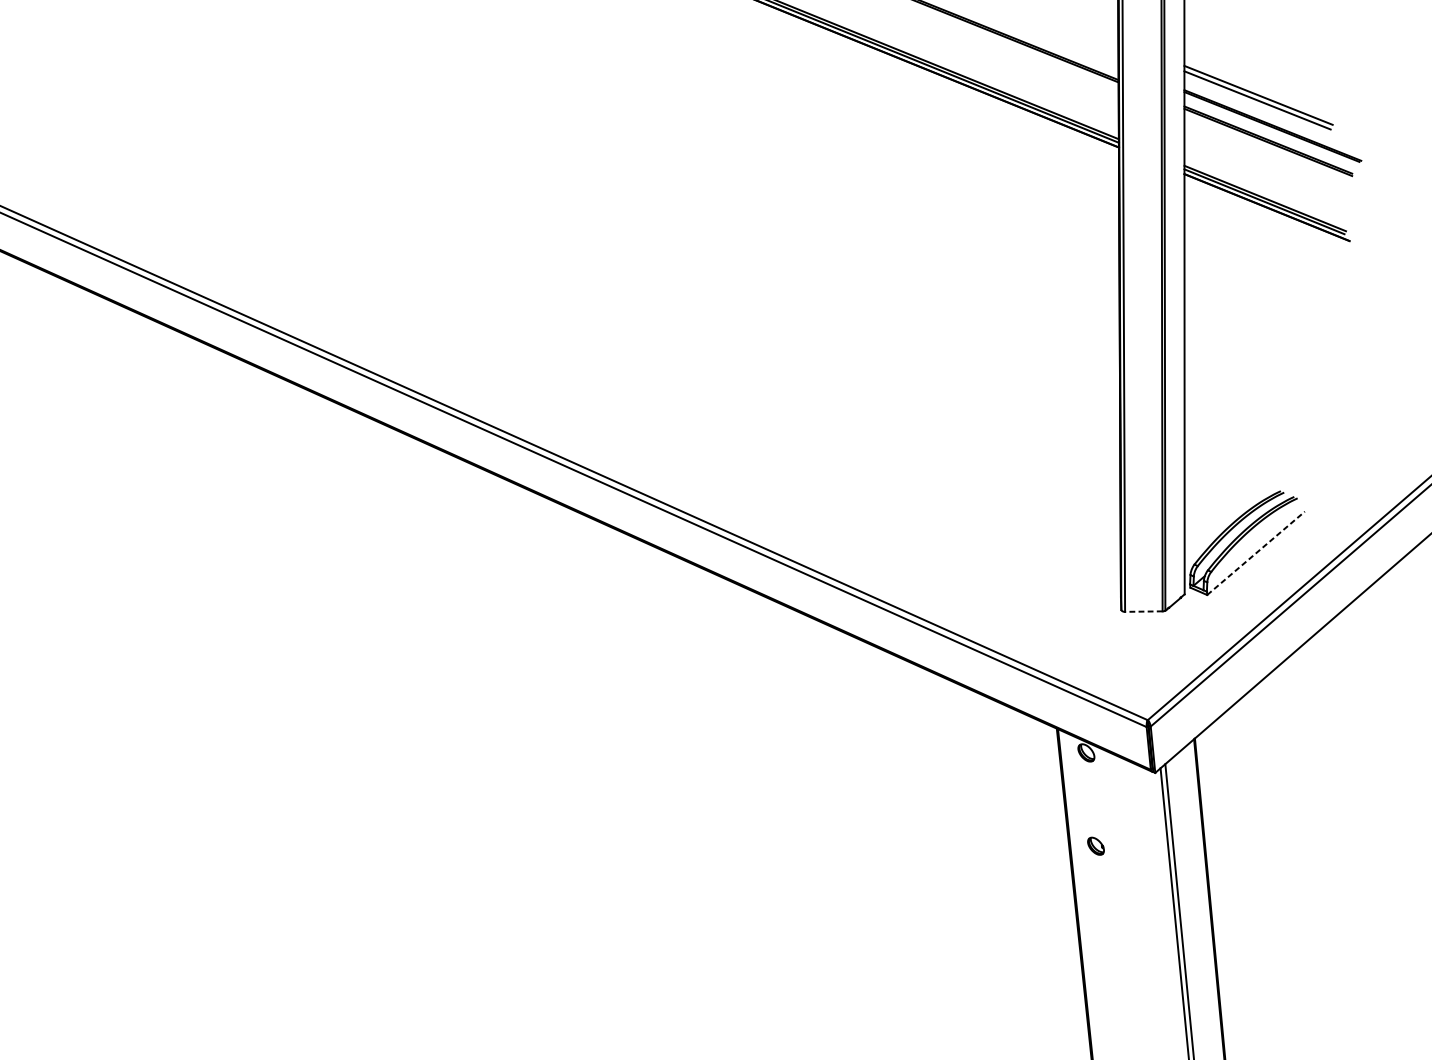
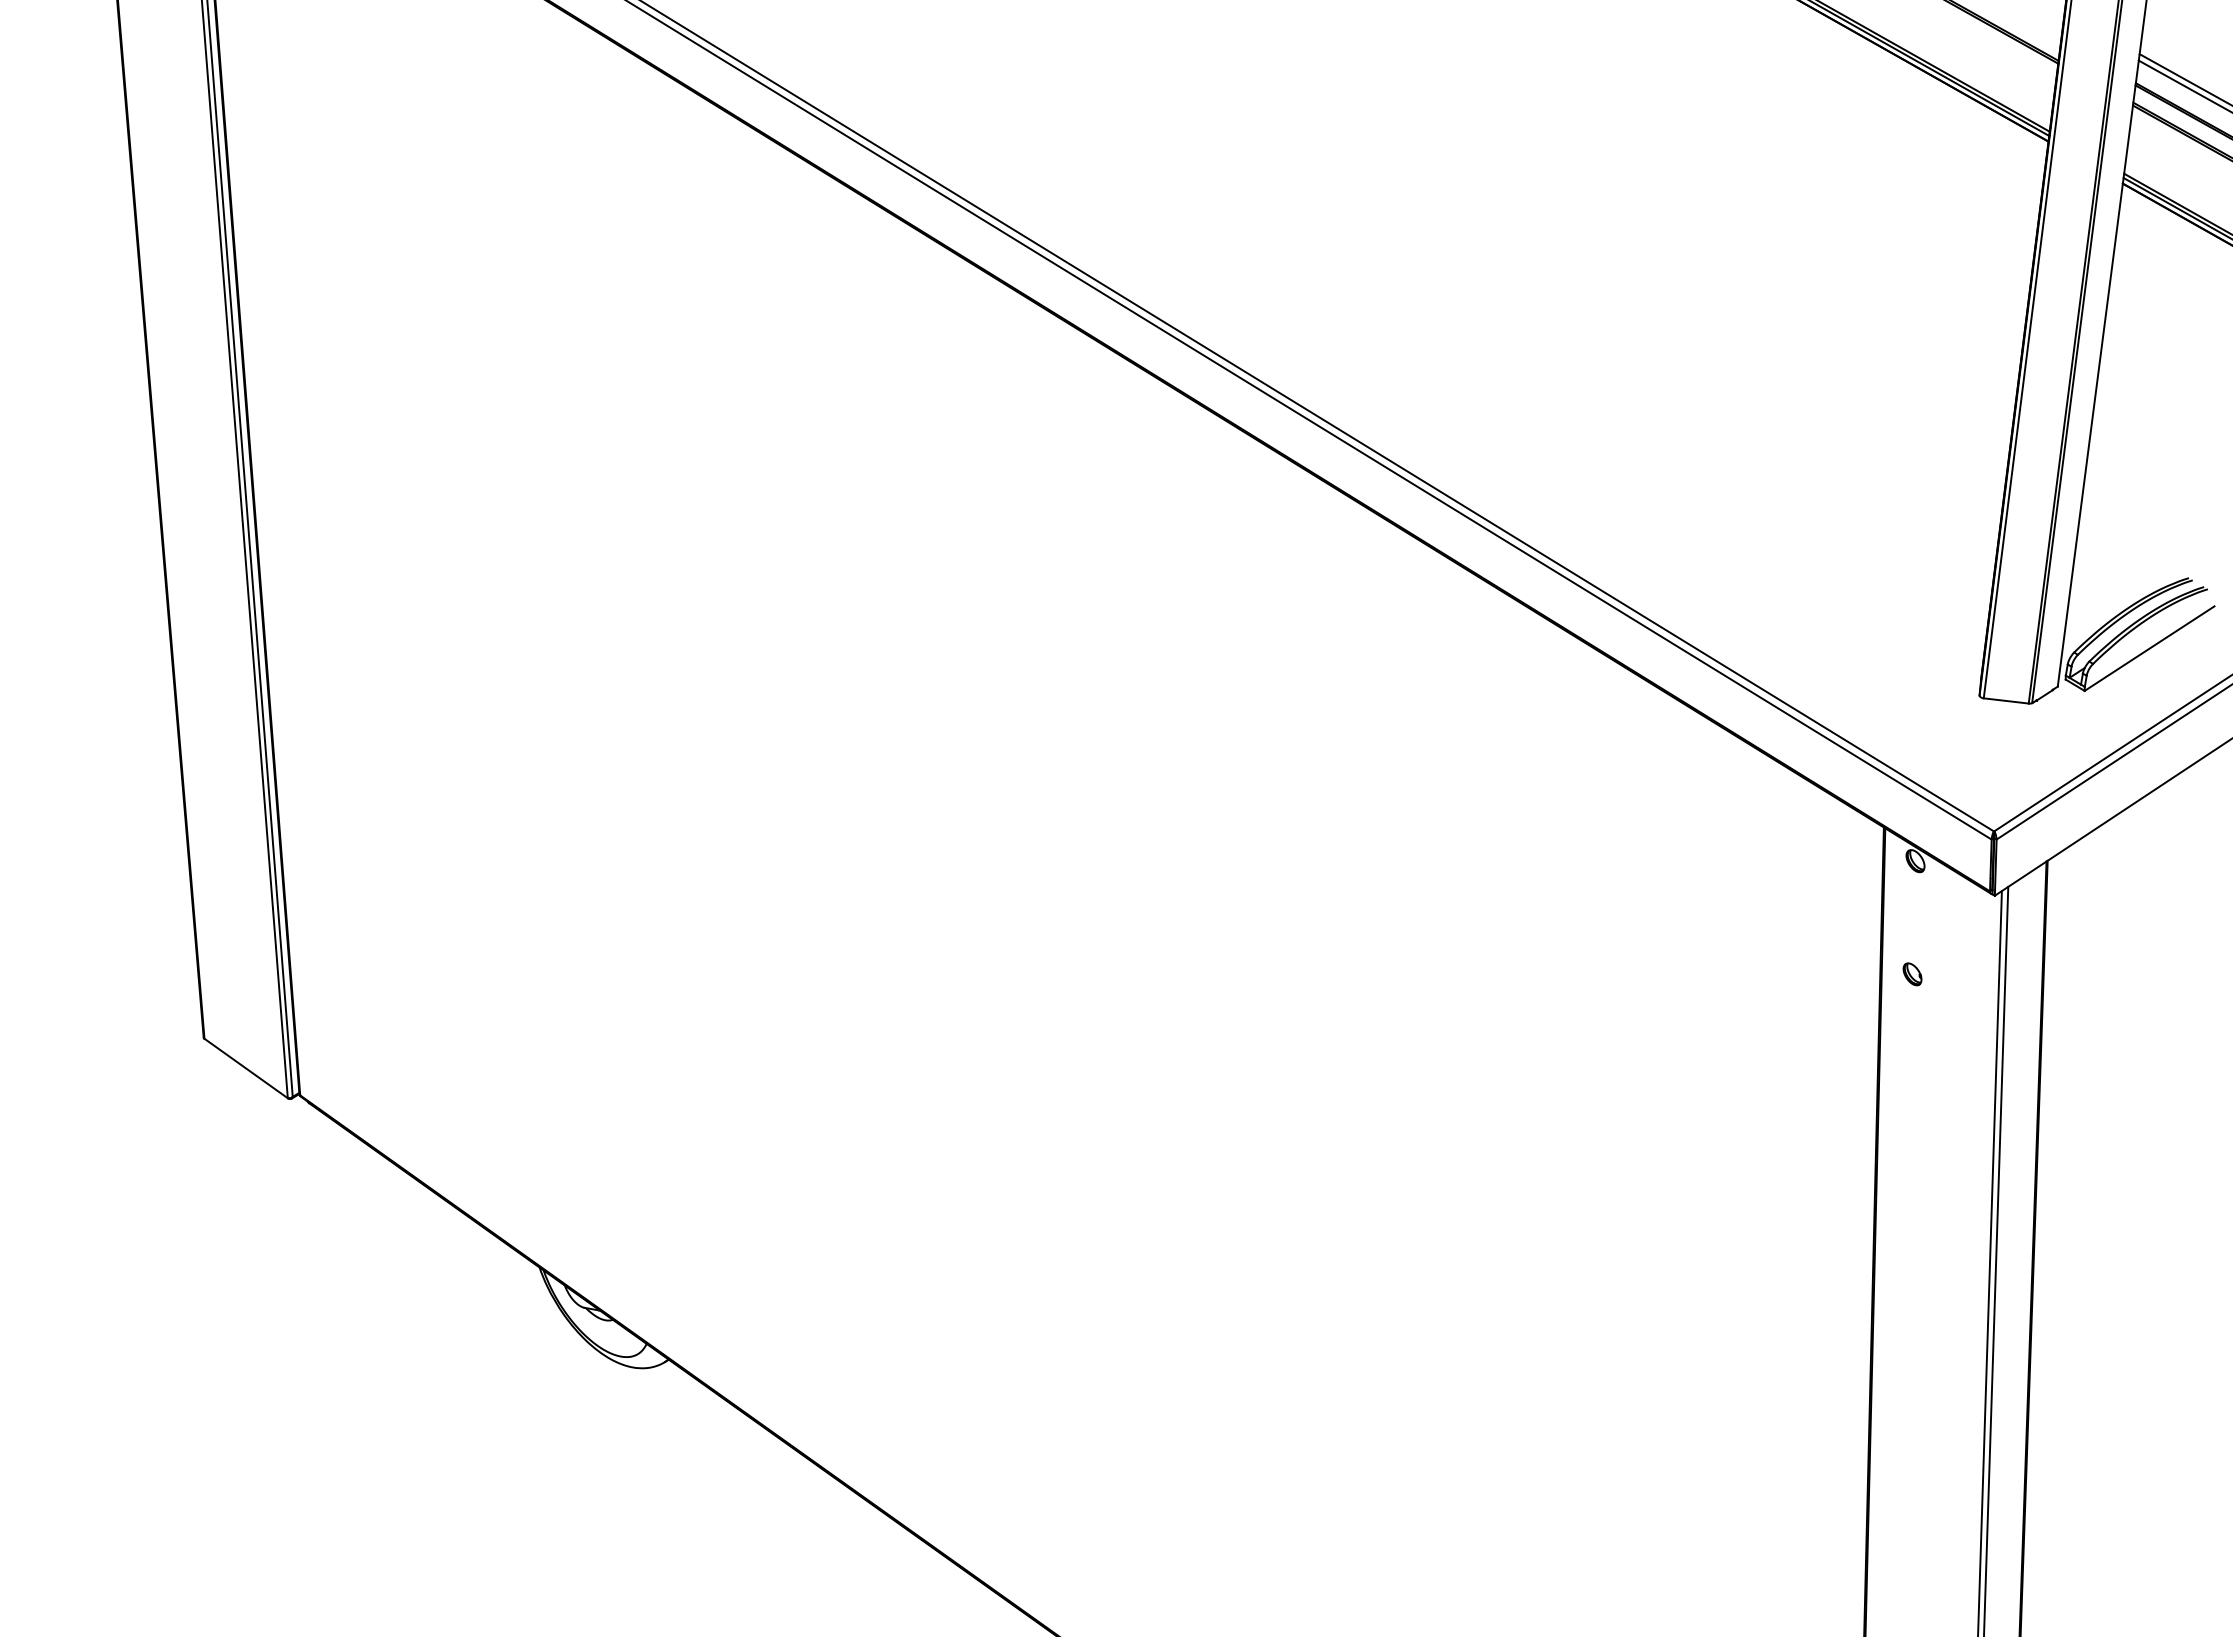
line: (1256, 553) -> (2150, 648), dashed -> solid
line: (1144, 611) -> (2006, 700), dashed -> solid

